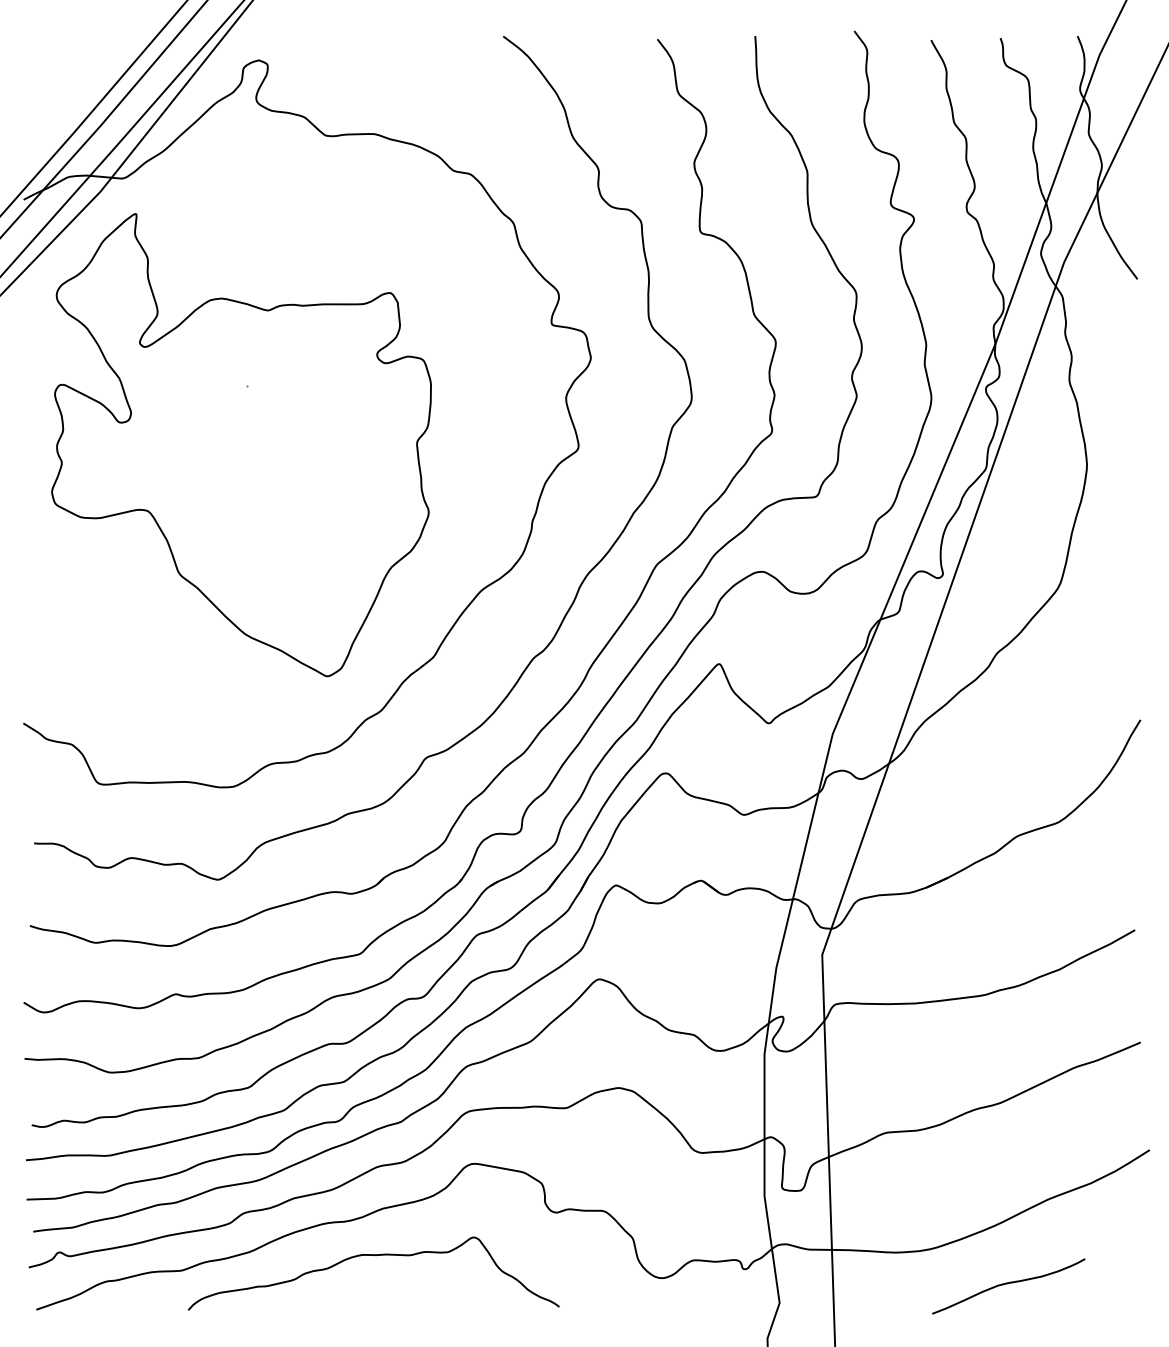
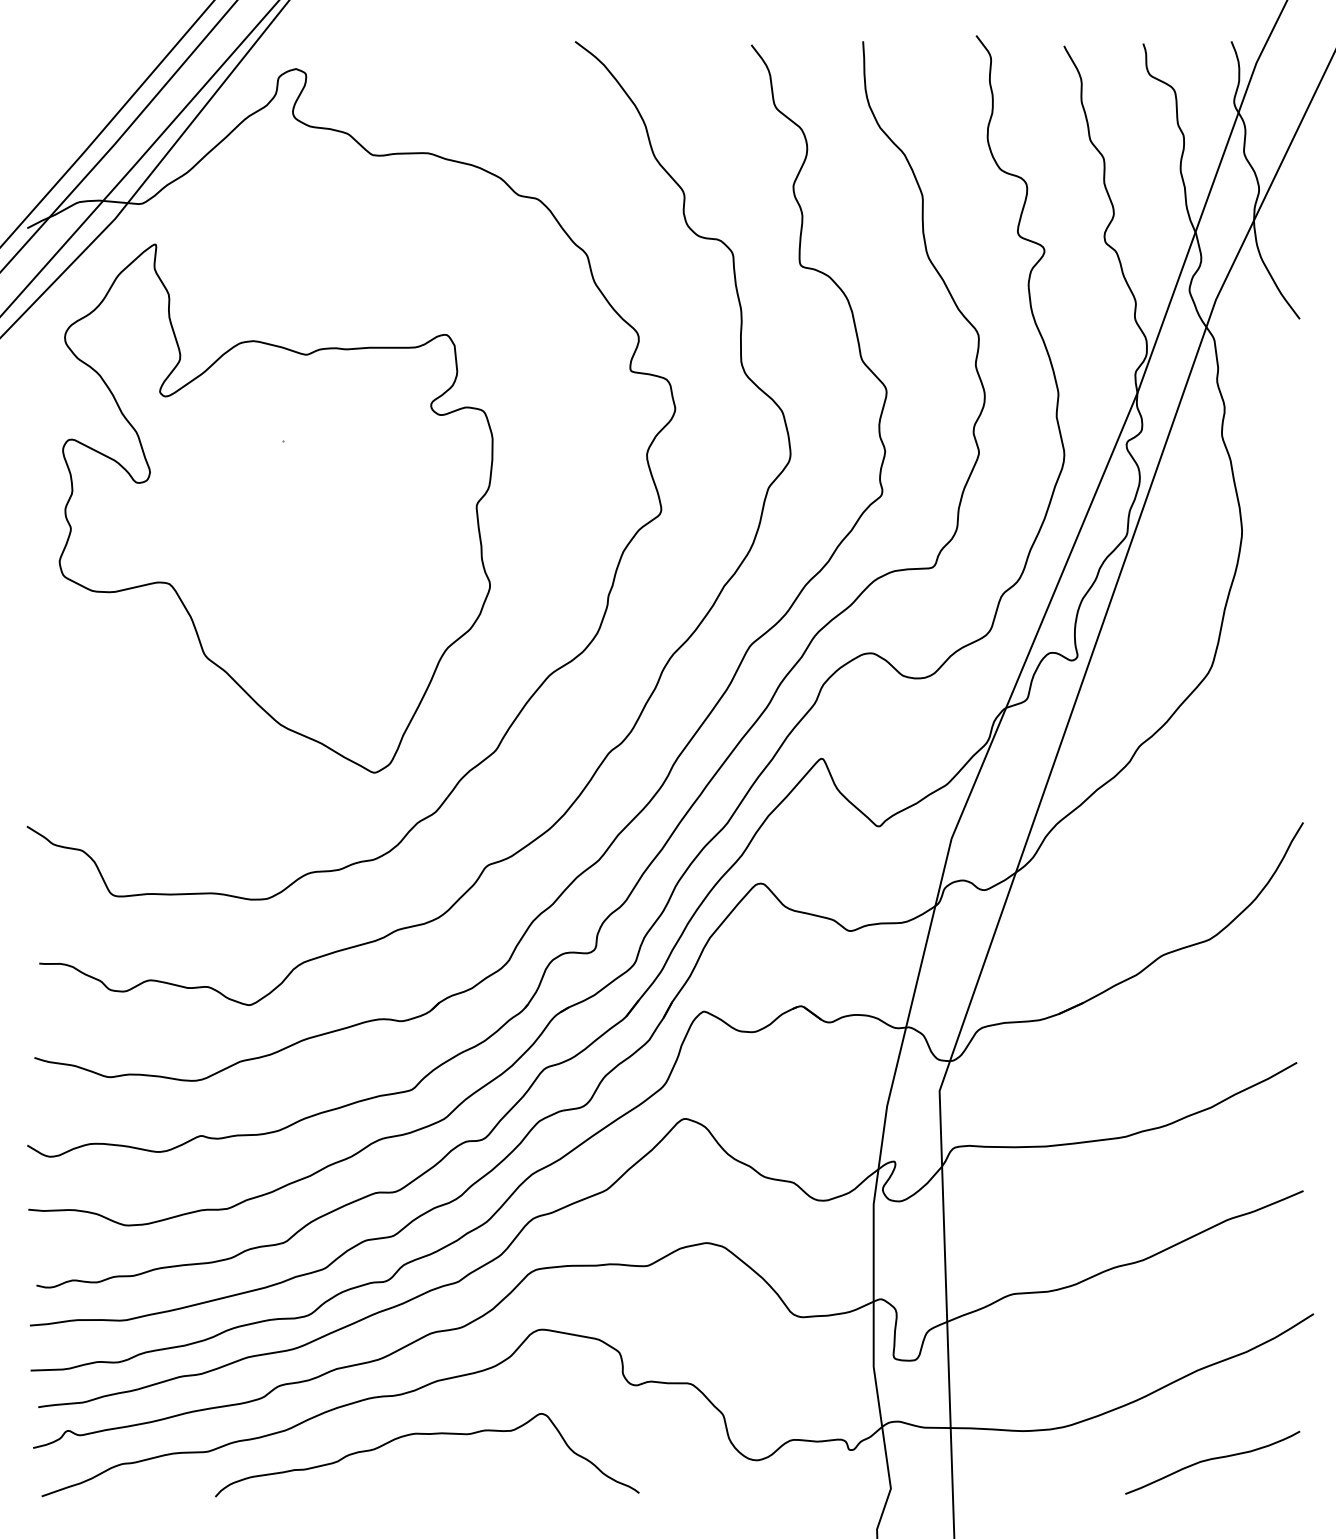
curve: (1006, 1284) -> (1210, 1460), moved

